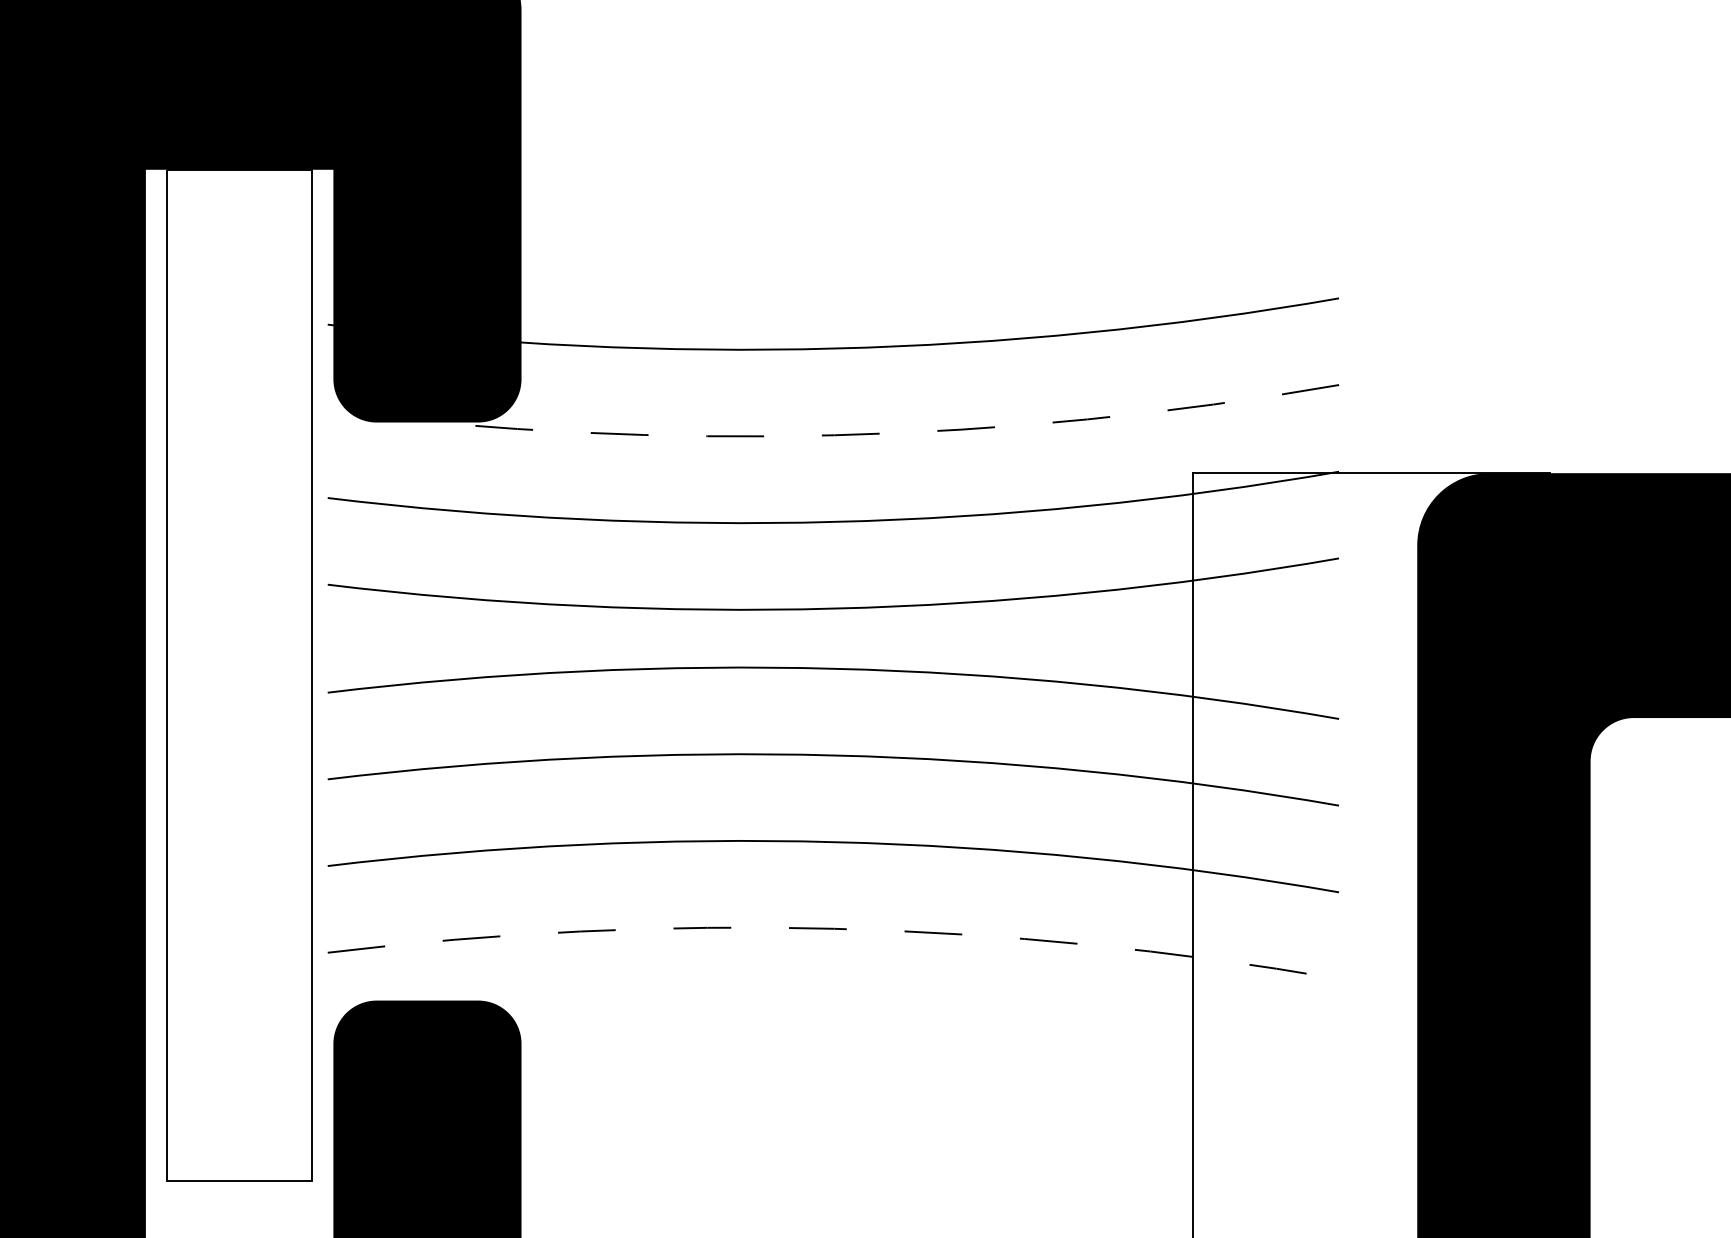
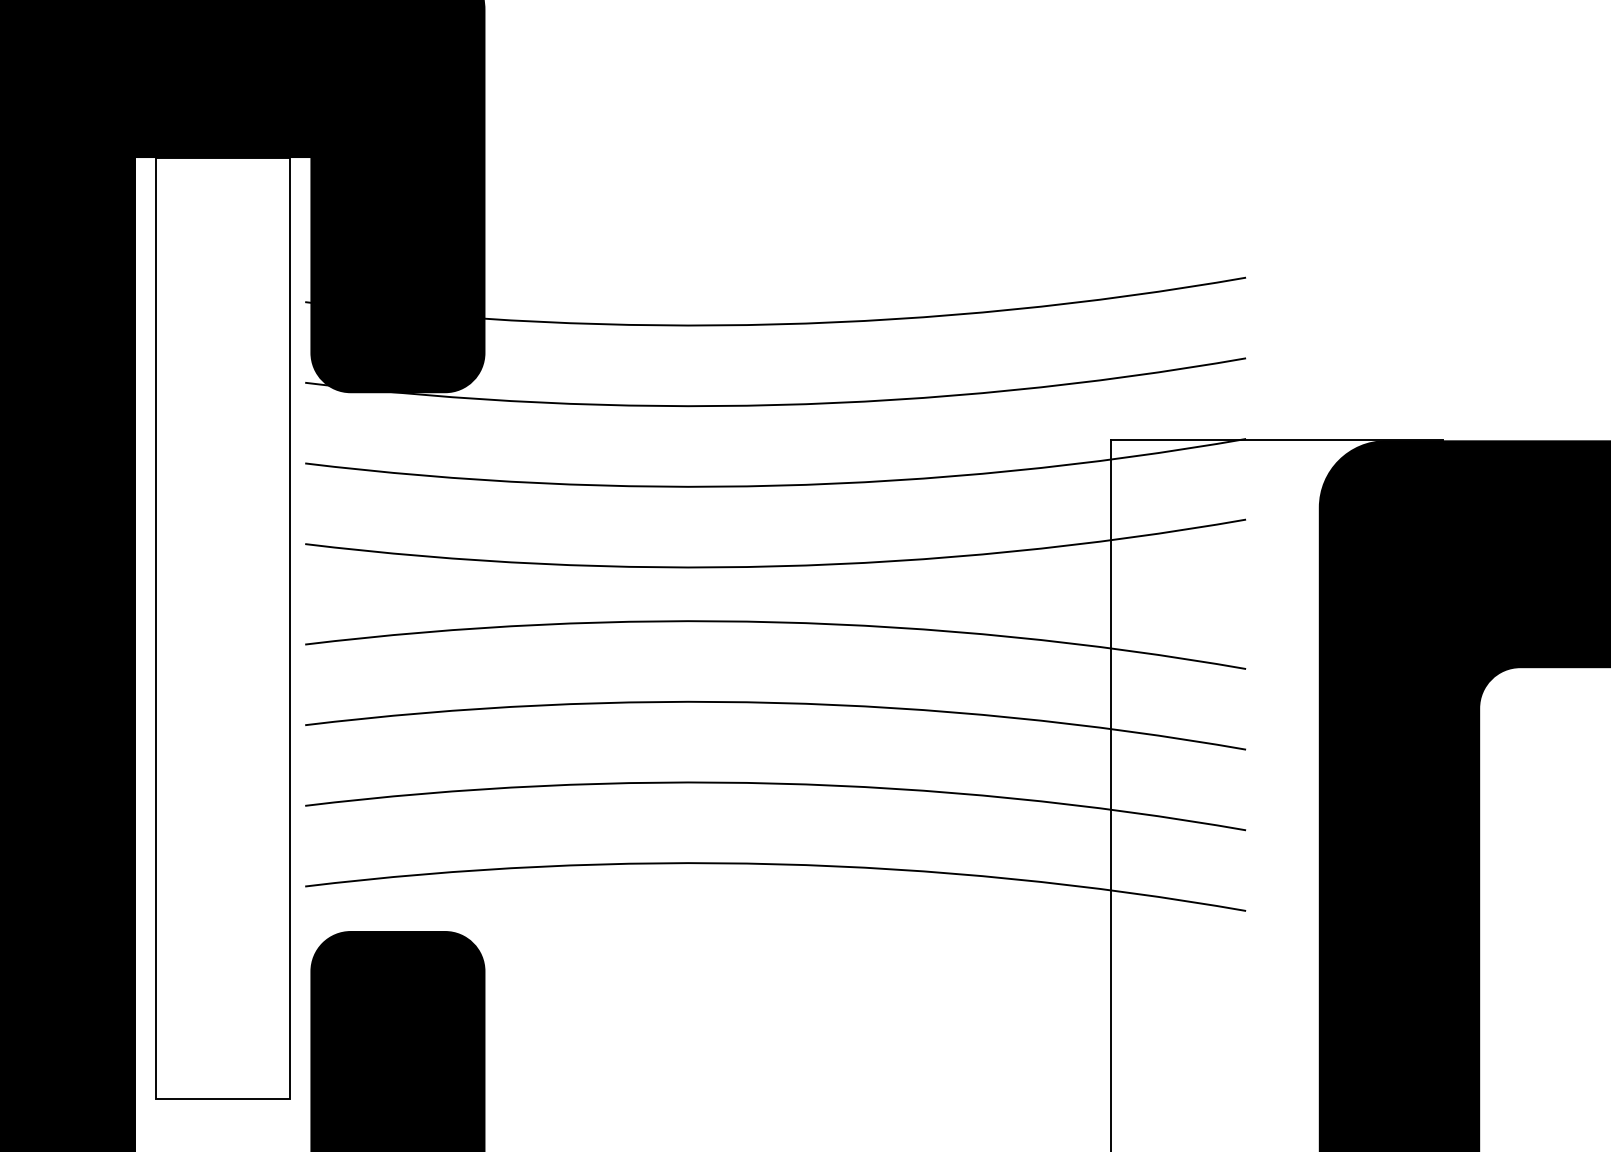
line: (834, 435) -> (776, 405), dashed -> solid
line: (834, 928) -> (776, 863), dashed -> solid

